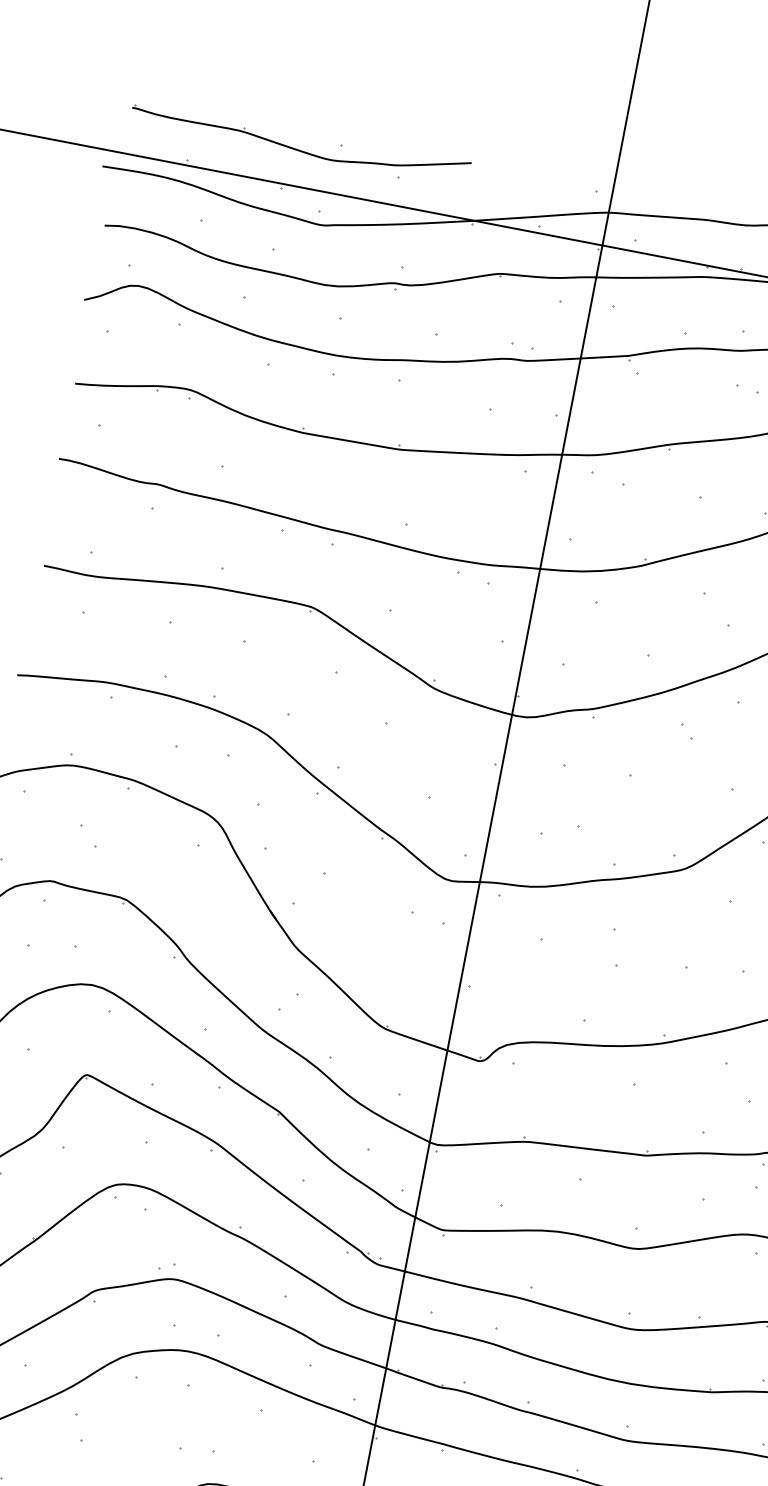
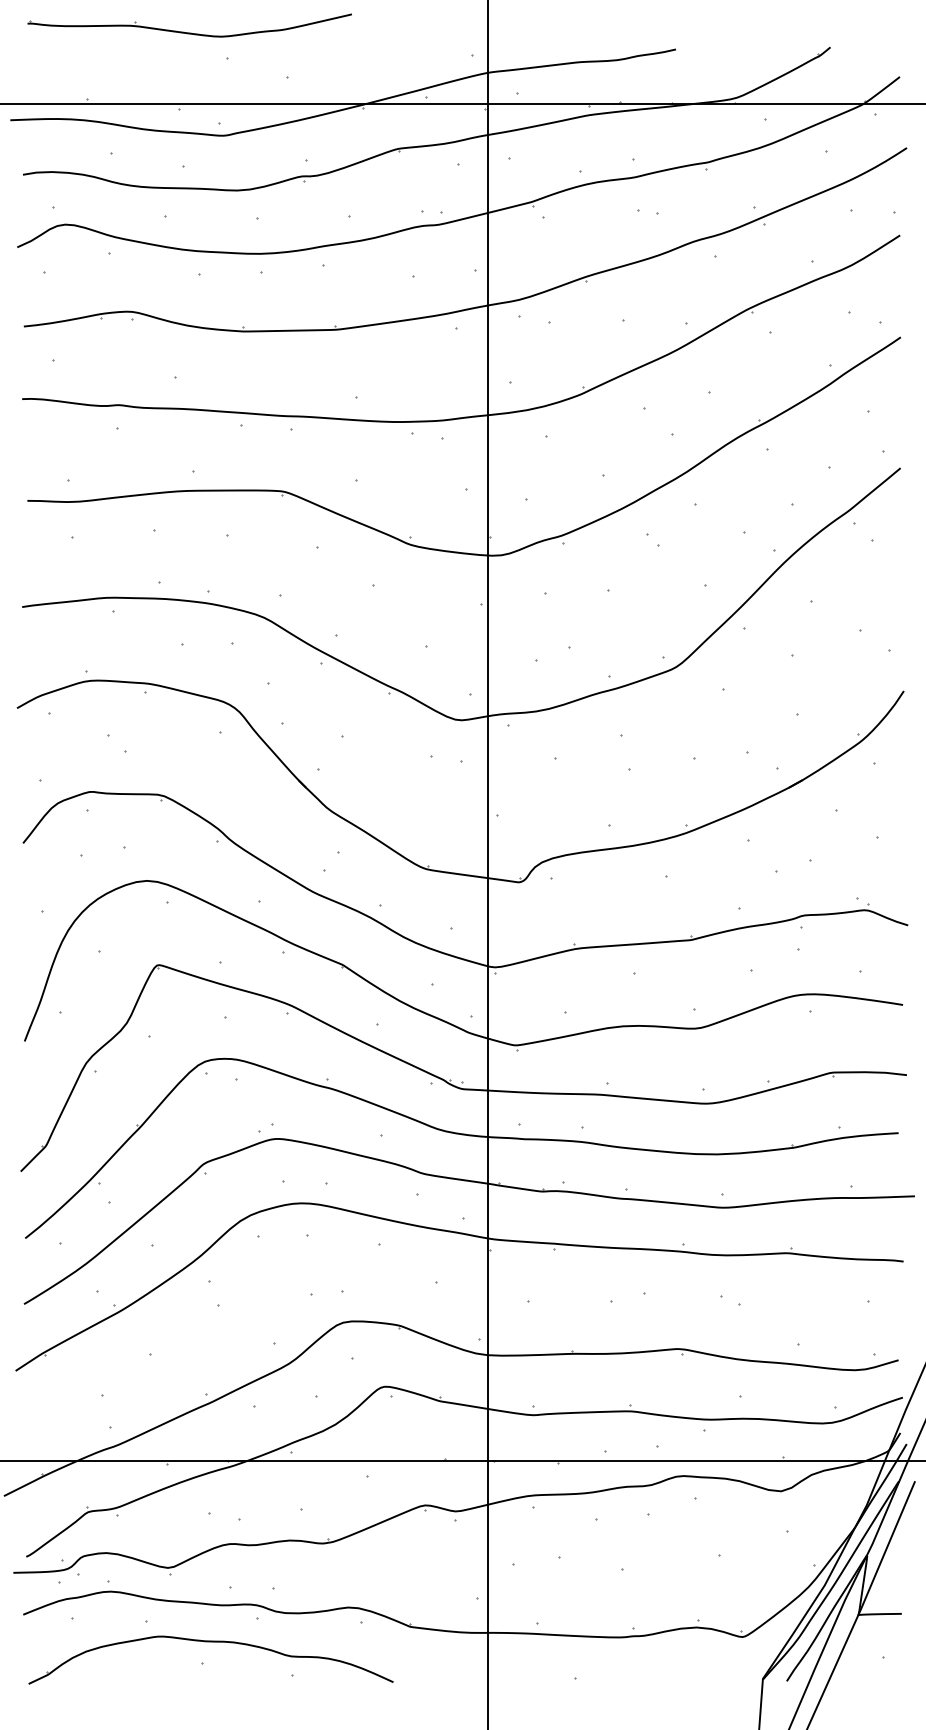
part: (298, 149) -> (189, 32), moved

